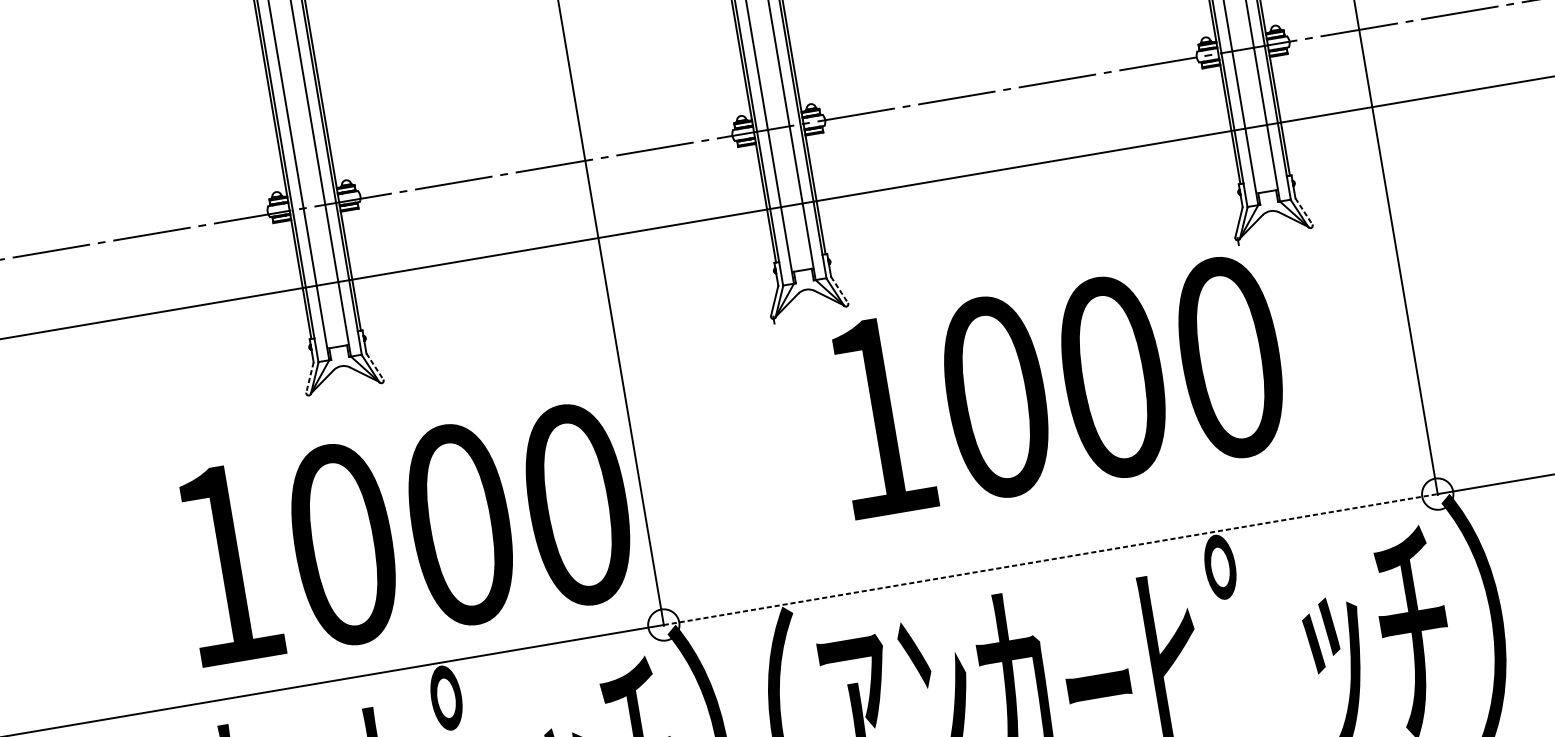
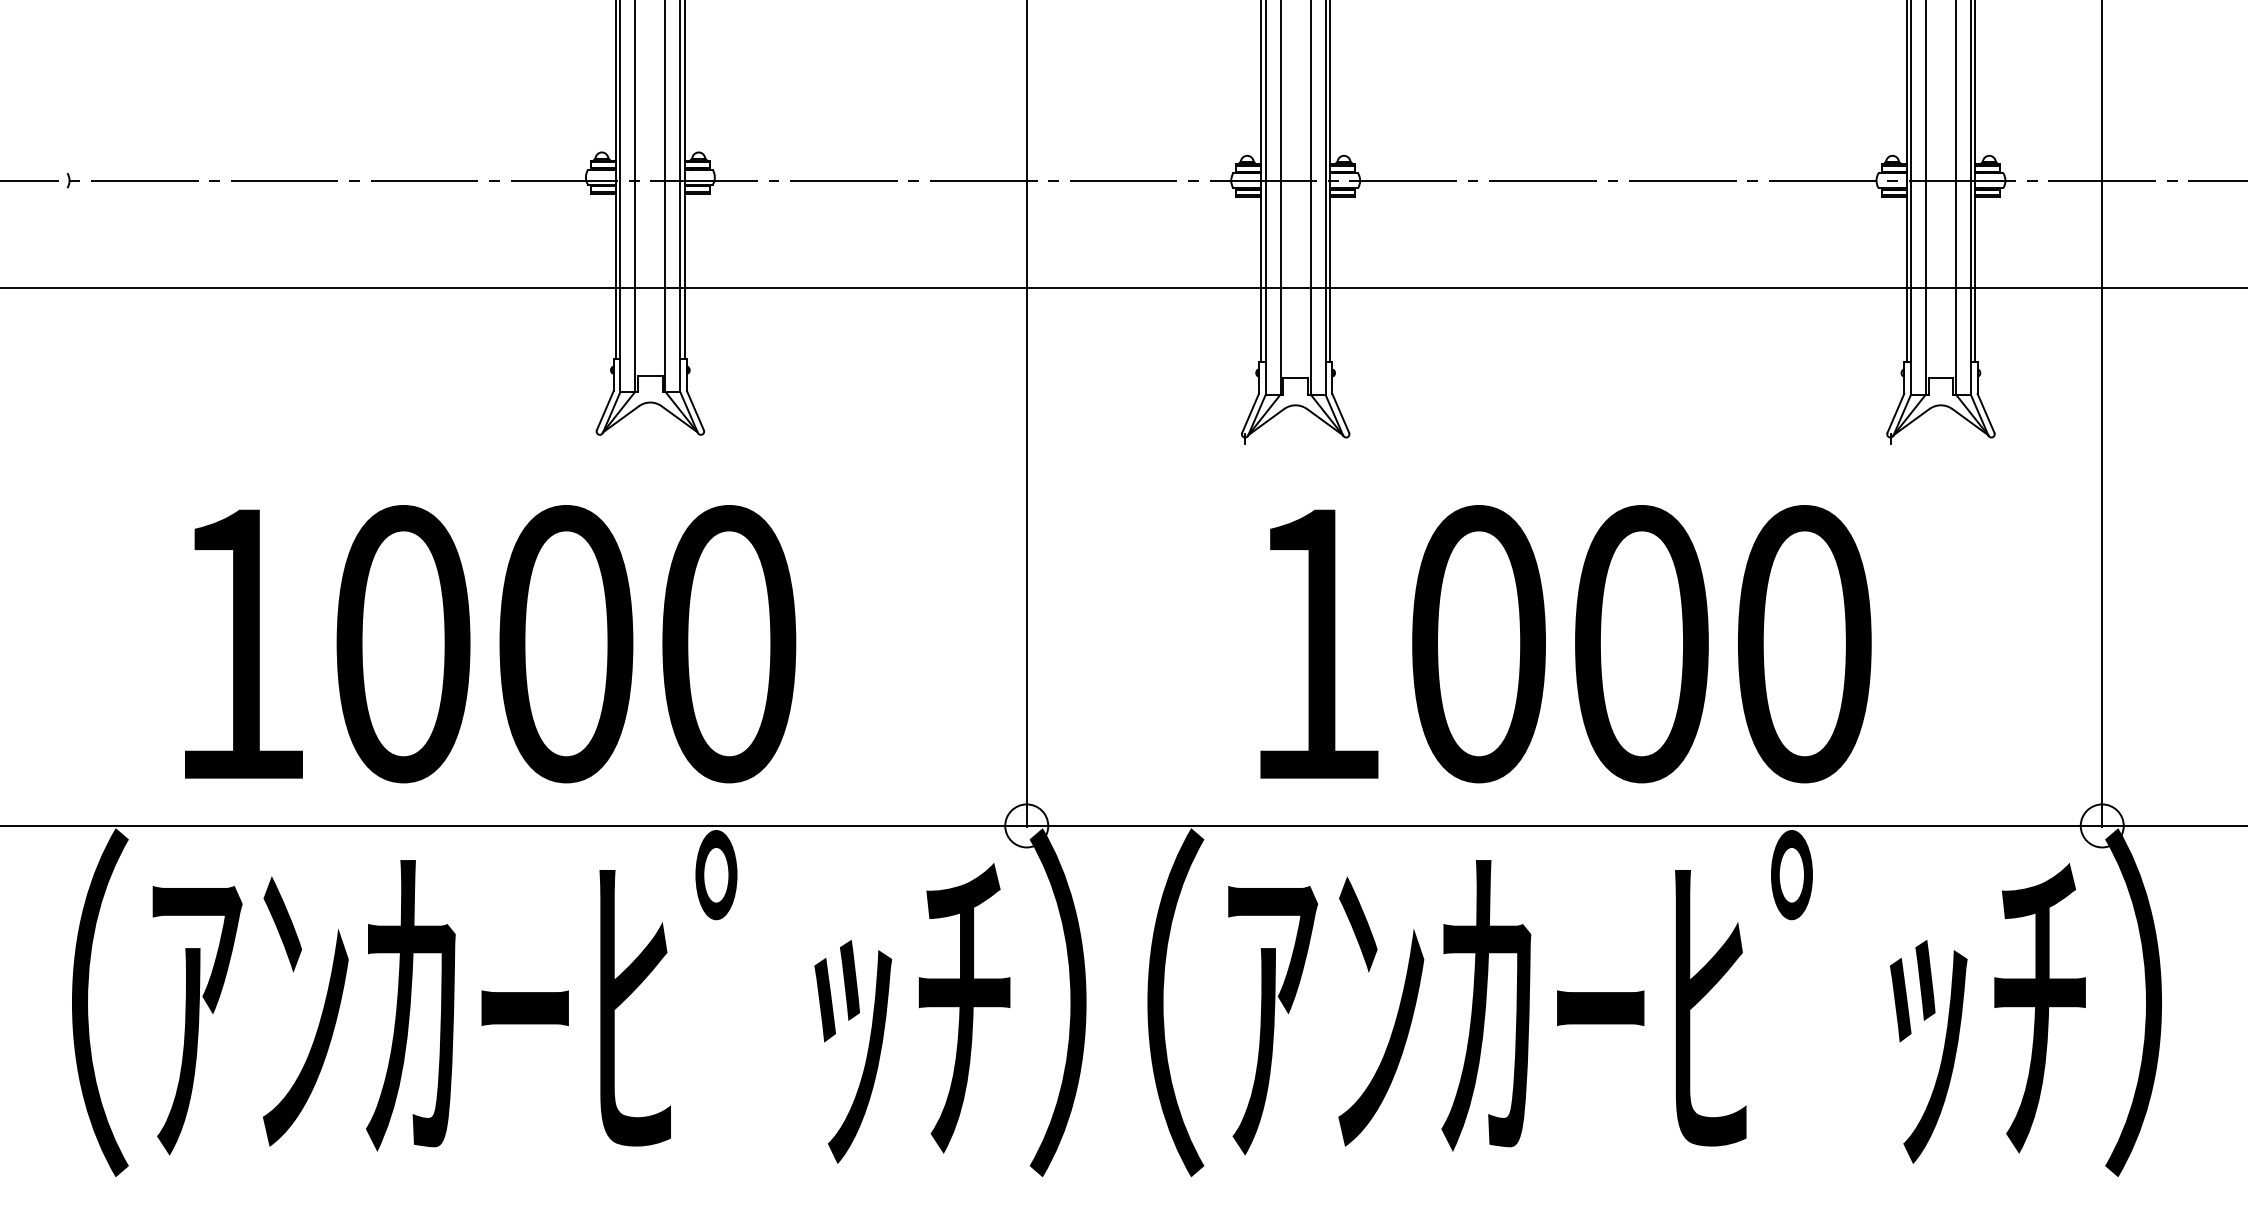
line: (1304, 211) -> (1986, 413), dashed -> solid
line: (839, 290) -> (1340, 413), dashed -> solid
line: (375, 367) -> (695, 411), dashed -> solid
line: (310, 378) -> (605, 411), dashed -> solid
text: (1058, 386) -> (1565, 644), moved
text: (406, 534) -> (490, 644), moved
line: (1050, 559) -> (1564, 825), dashed -> solid

